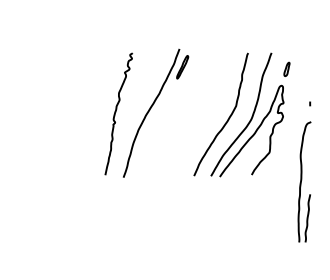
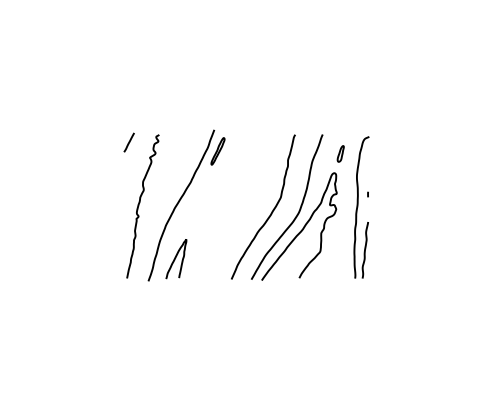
line: (106, 59) -> (128, 142), added
curve: (147, 158) -> (176, 258), added
part: (304, 182) -> (361, 207), moved

